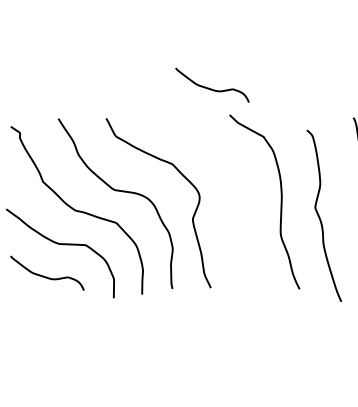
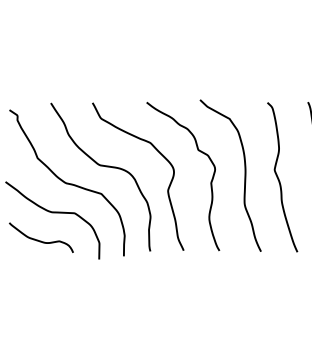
curve: (211, 88) -> (184, 76), removed
curve: (241, 209) -> (210, 182), added
curve: (320, 217) -> (279, 178), moved

